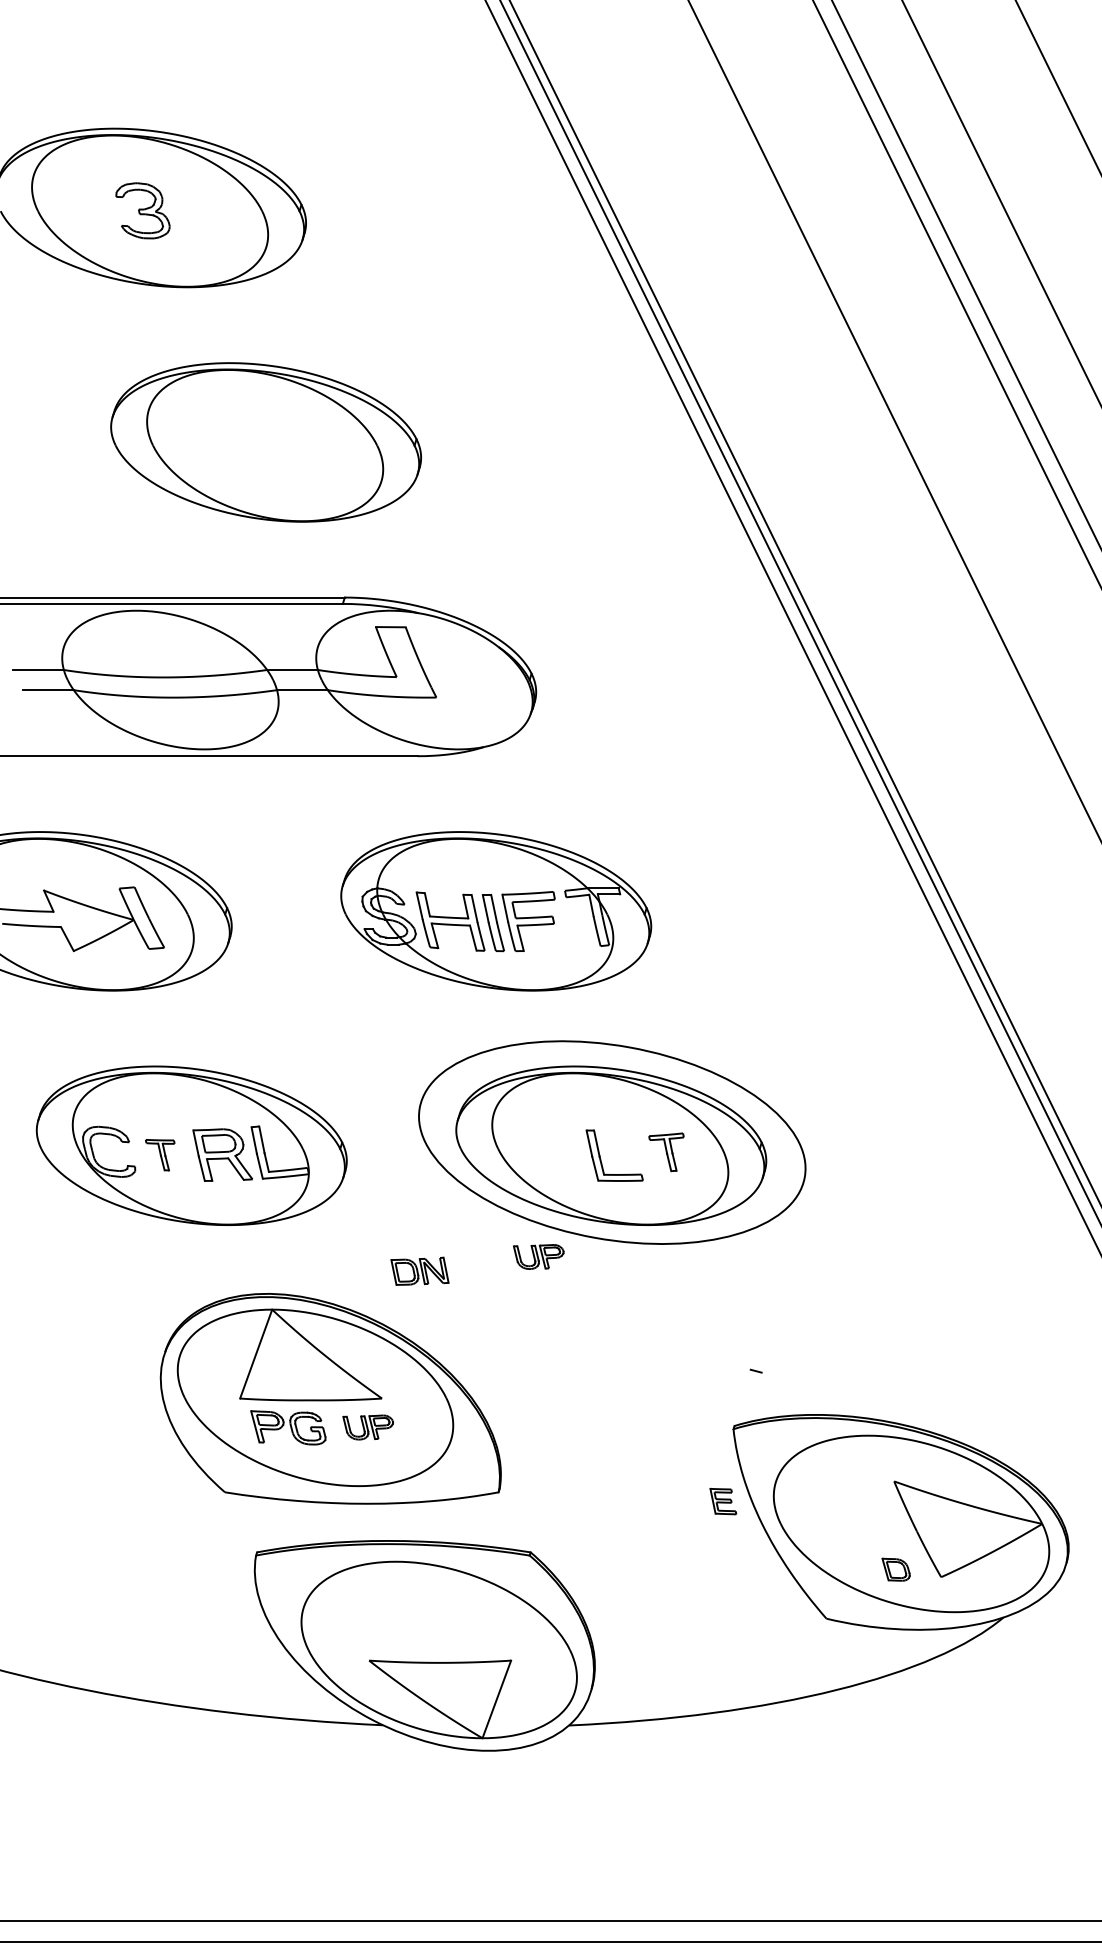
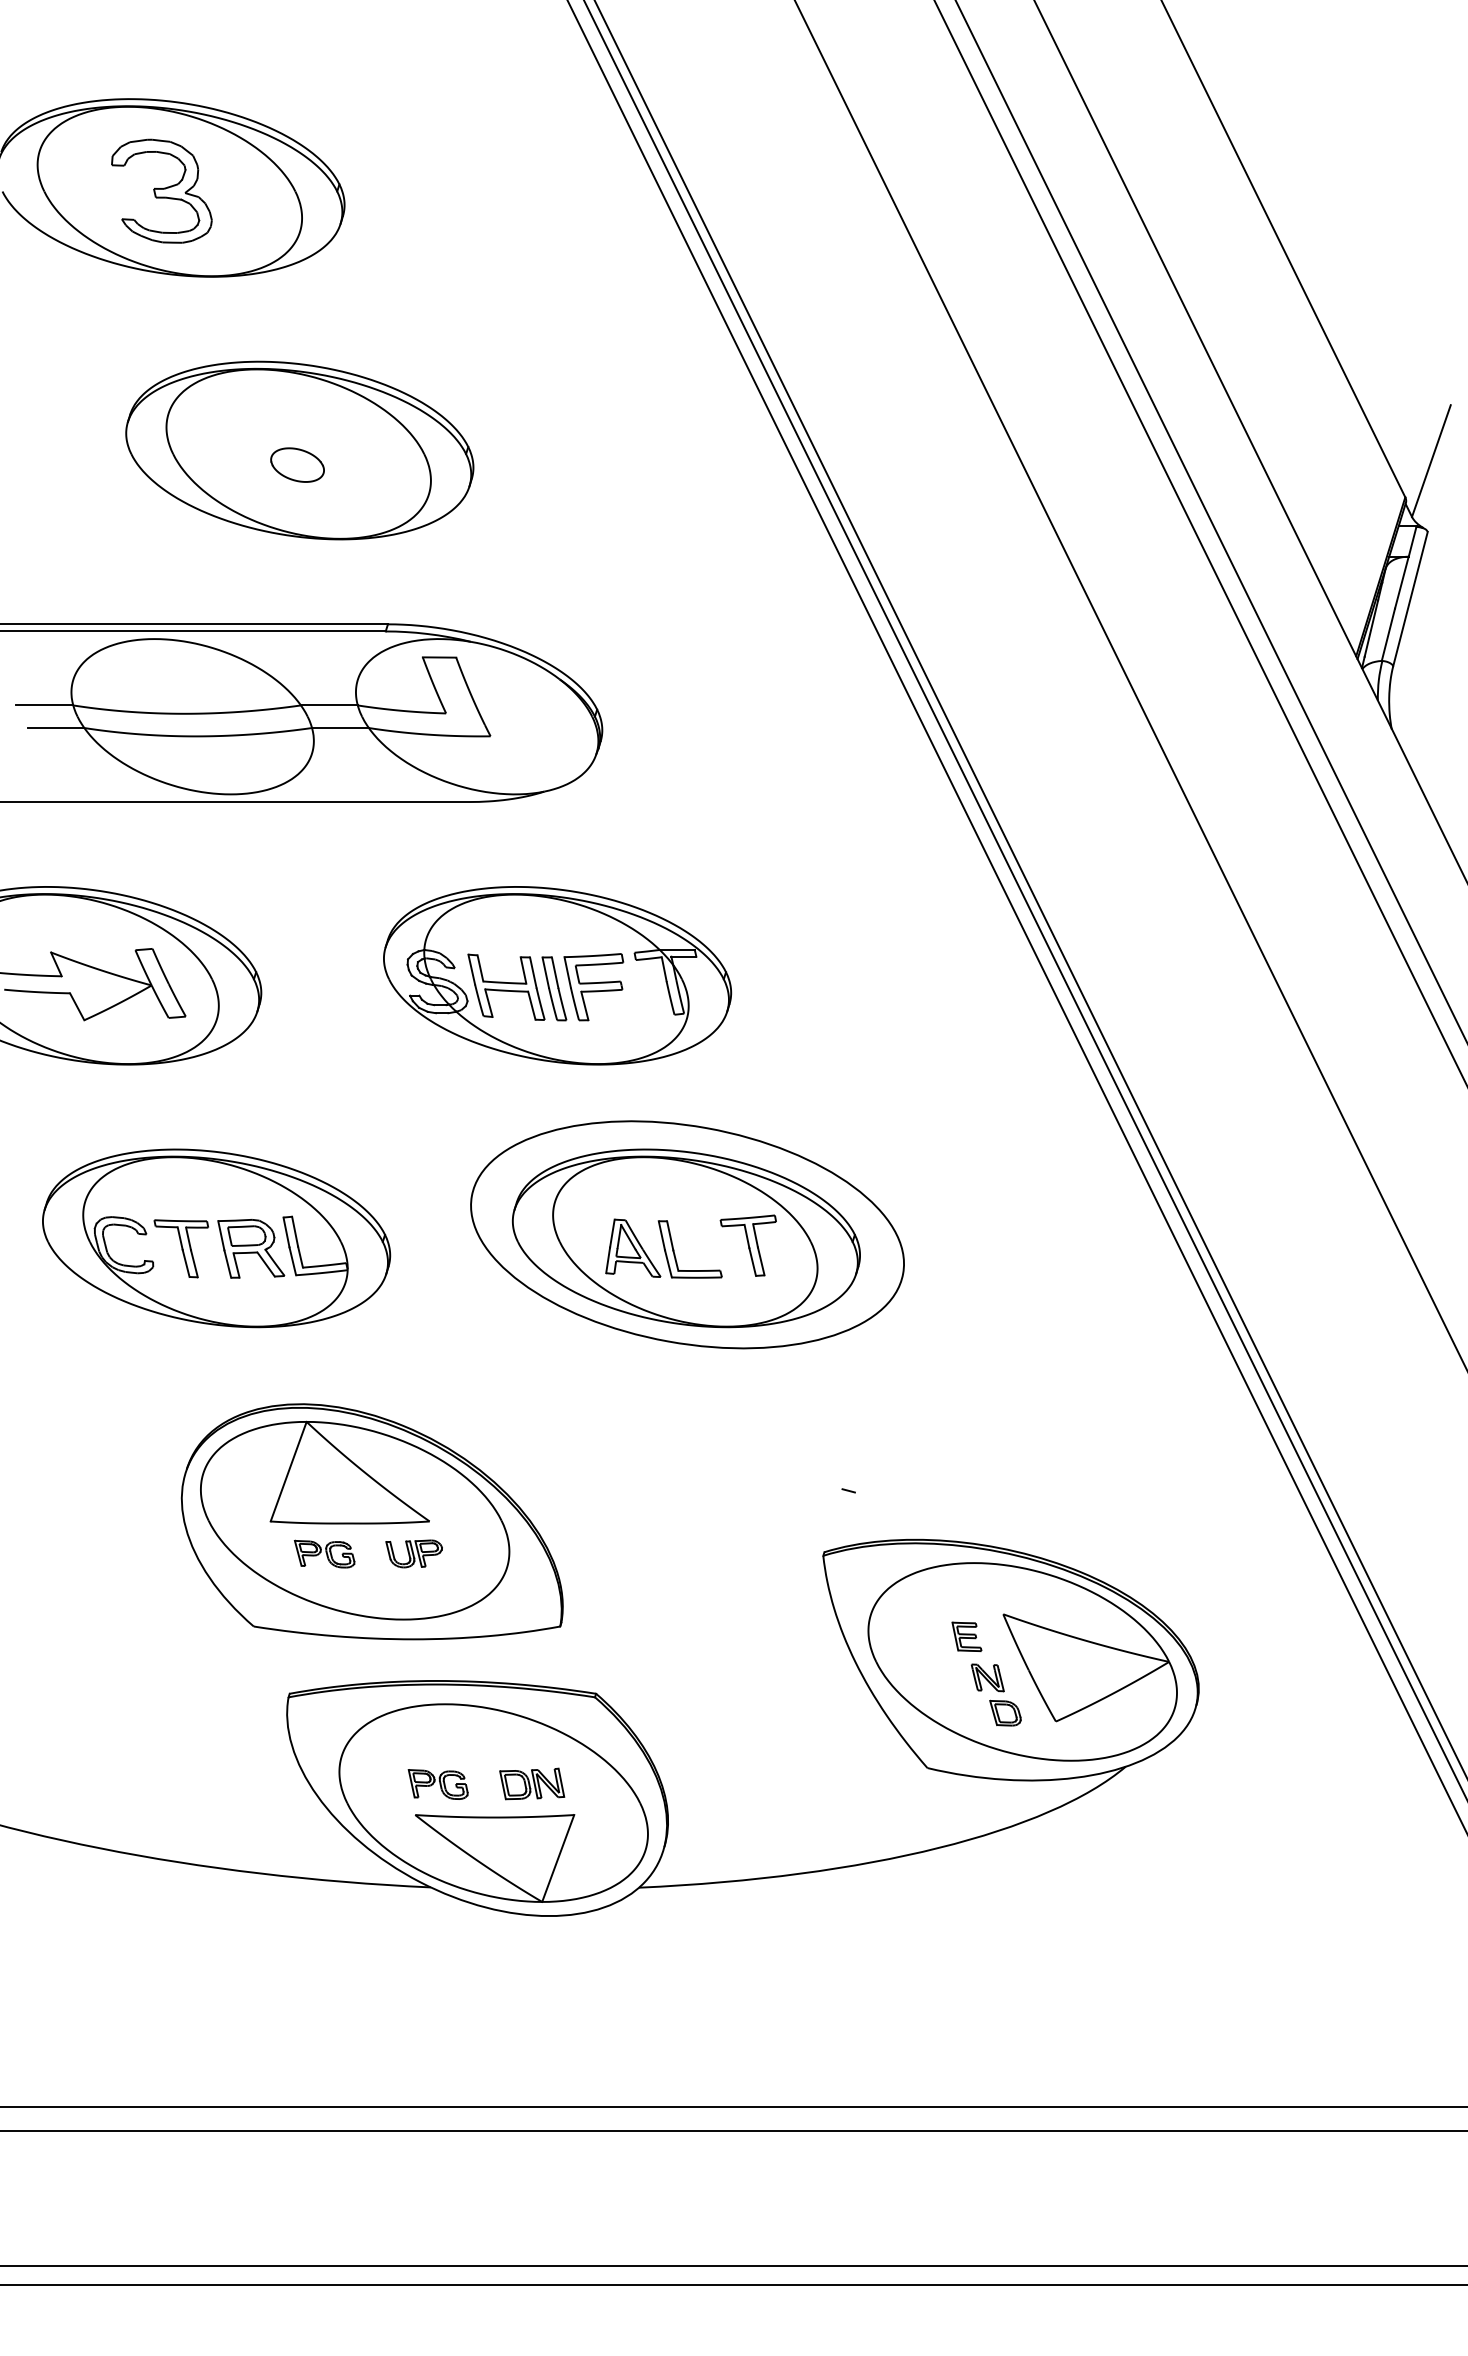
part: (142, 210) -> (161, 190), size x1.67
part: (264, 454) -> (297, 464), added
part: (665, 1152) -> (747, 1245), size x1.43
part: (564, 1153) -> (633, 1247), added
part: (159, 1154) -> (180, 1248), size x1.67
part: (538, 1256) -> (604, 1362), removed
part: (420, 1270) -> (532, 1783), moved
part: (288, 1427) -> (324, 1553), size x0.71
part: (722, 1501) -> (966, 1636), moved
part: (880, 1537) -> (987, 1677), added
part: (389, 1633) -> (437, 1784), added

